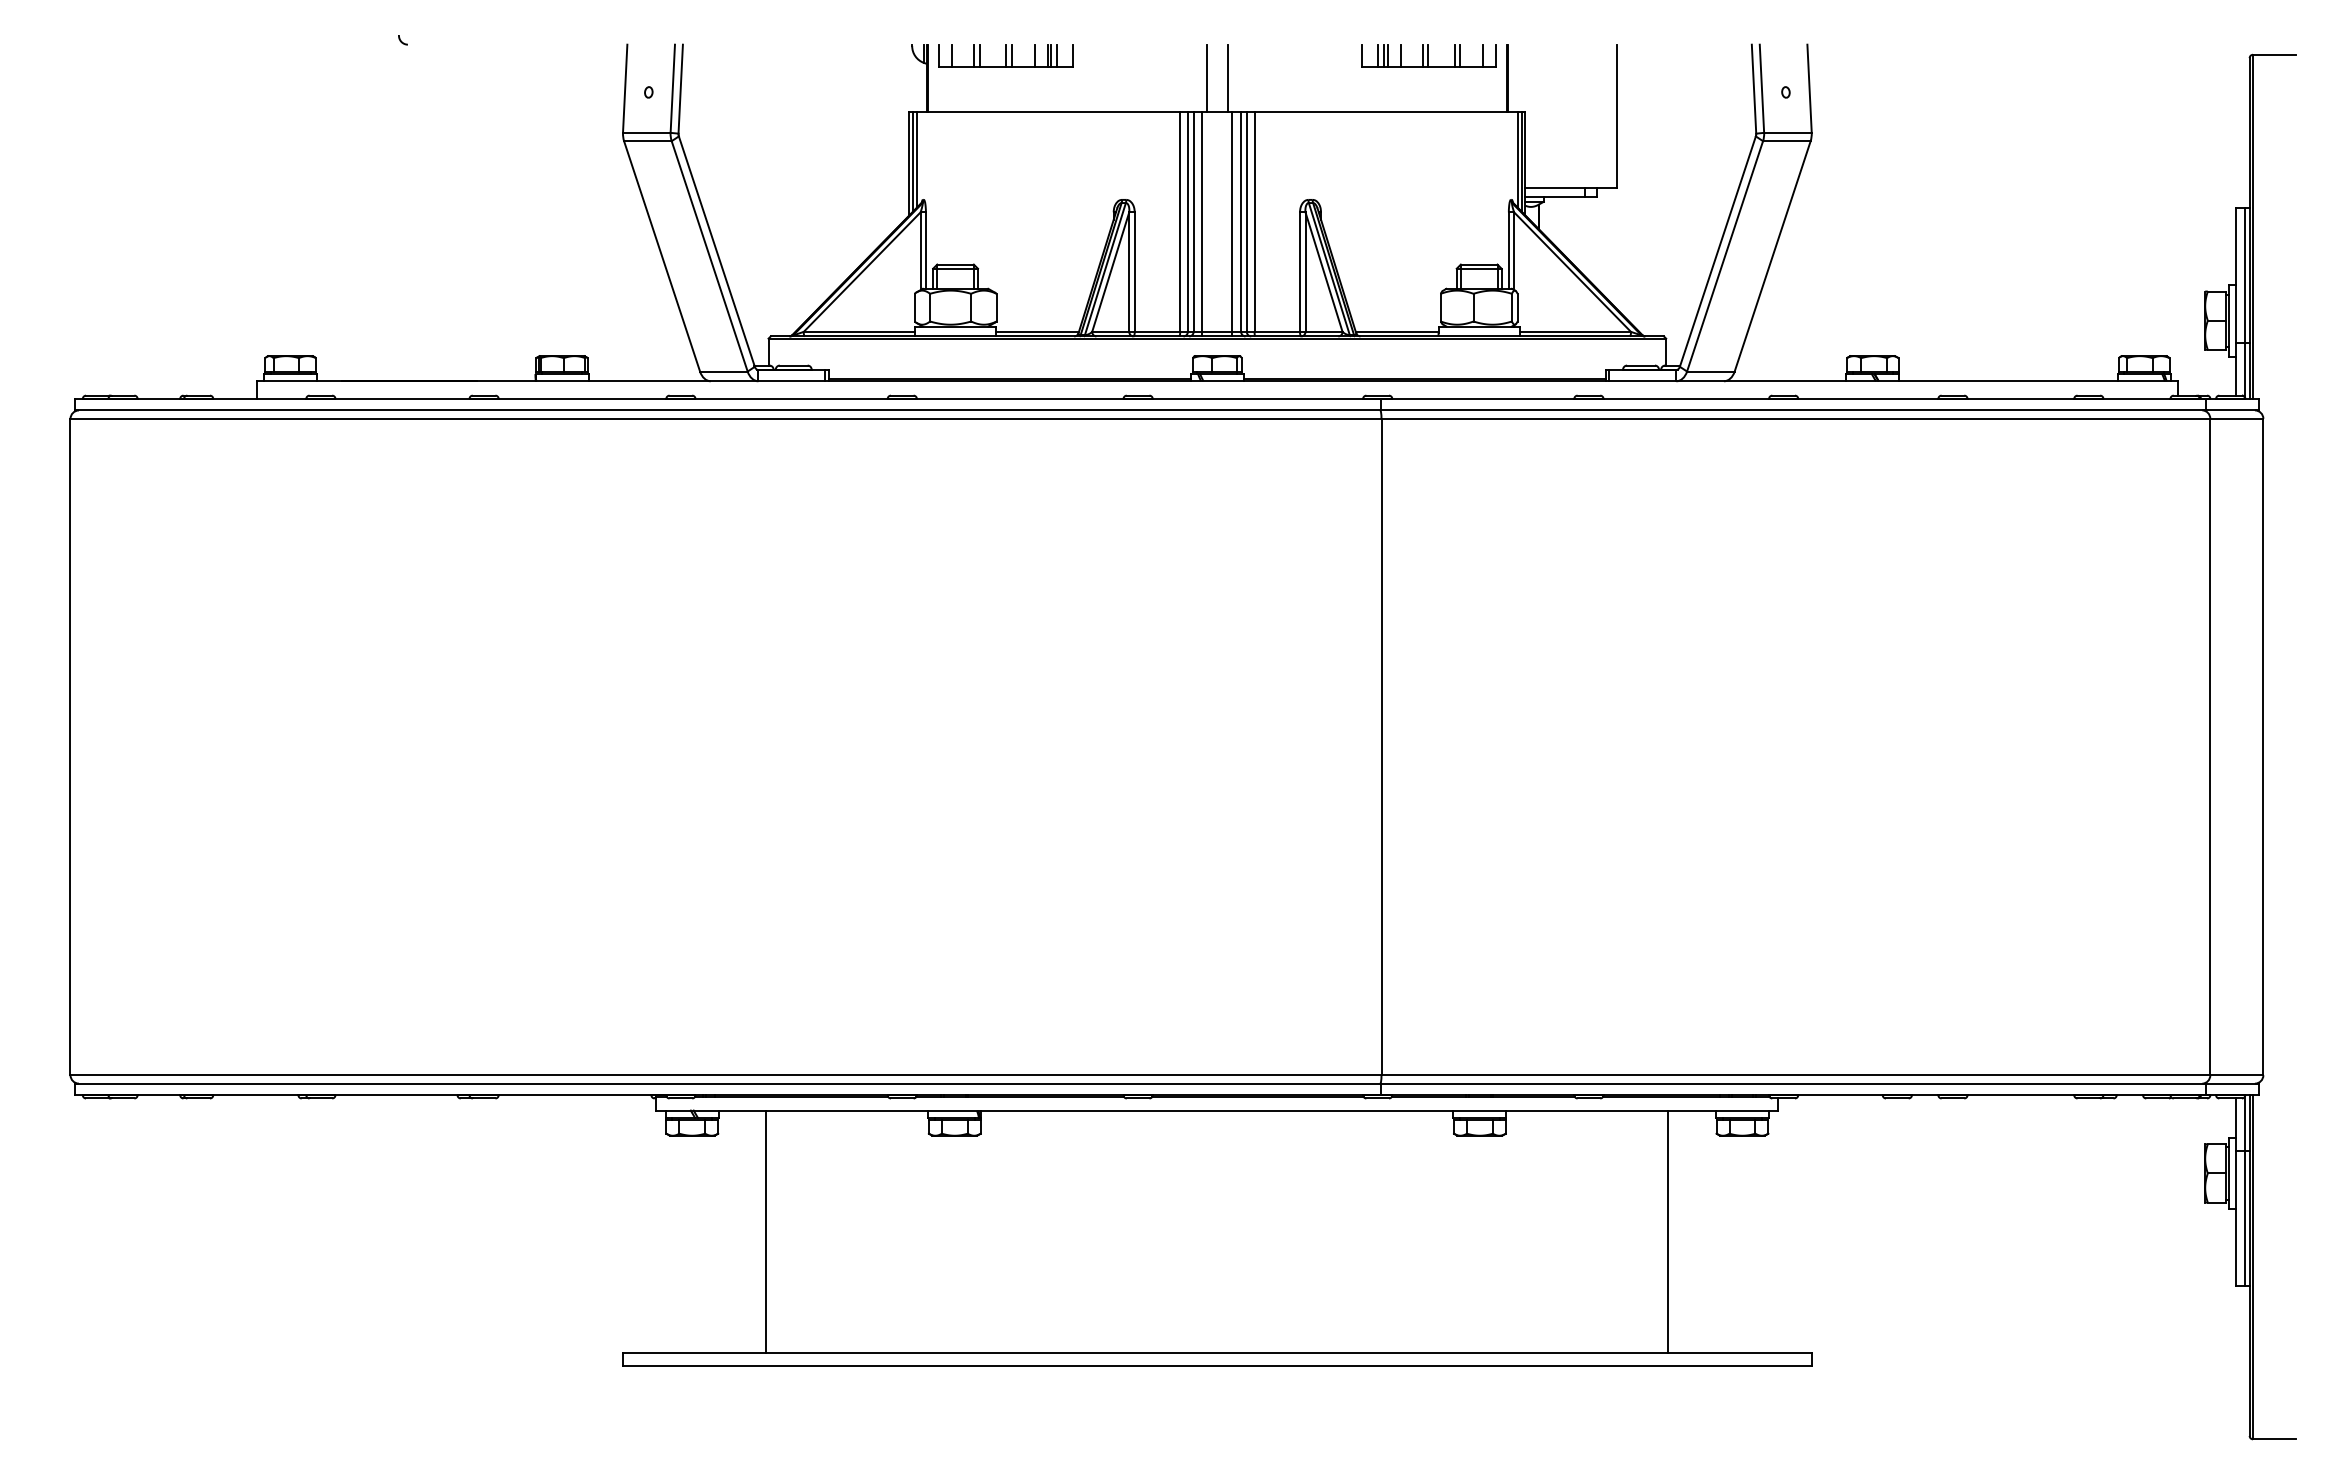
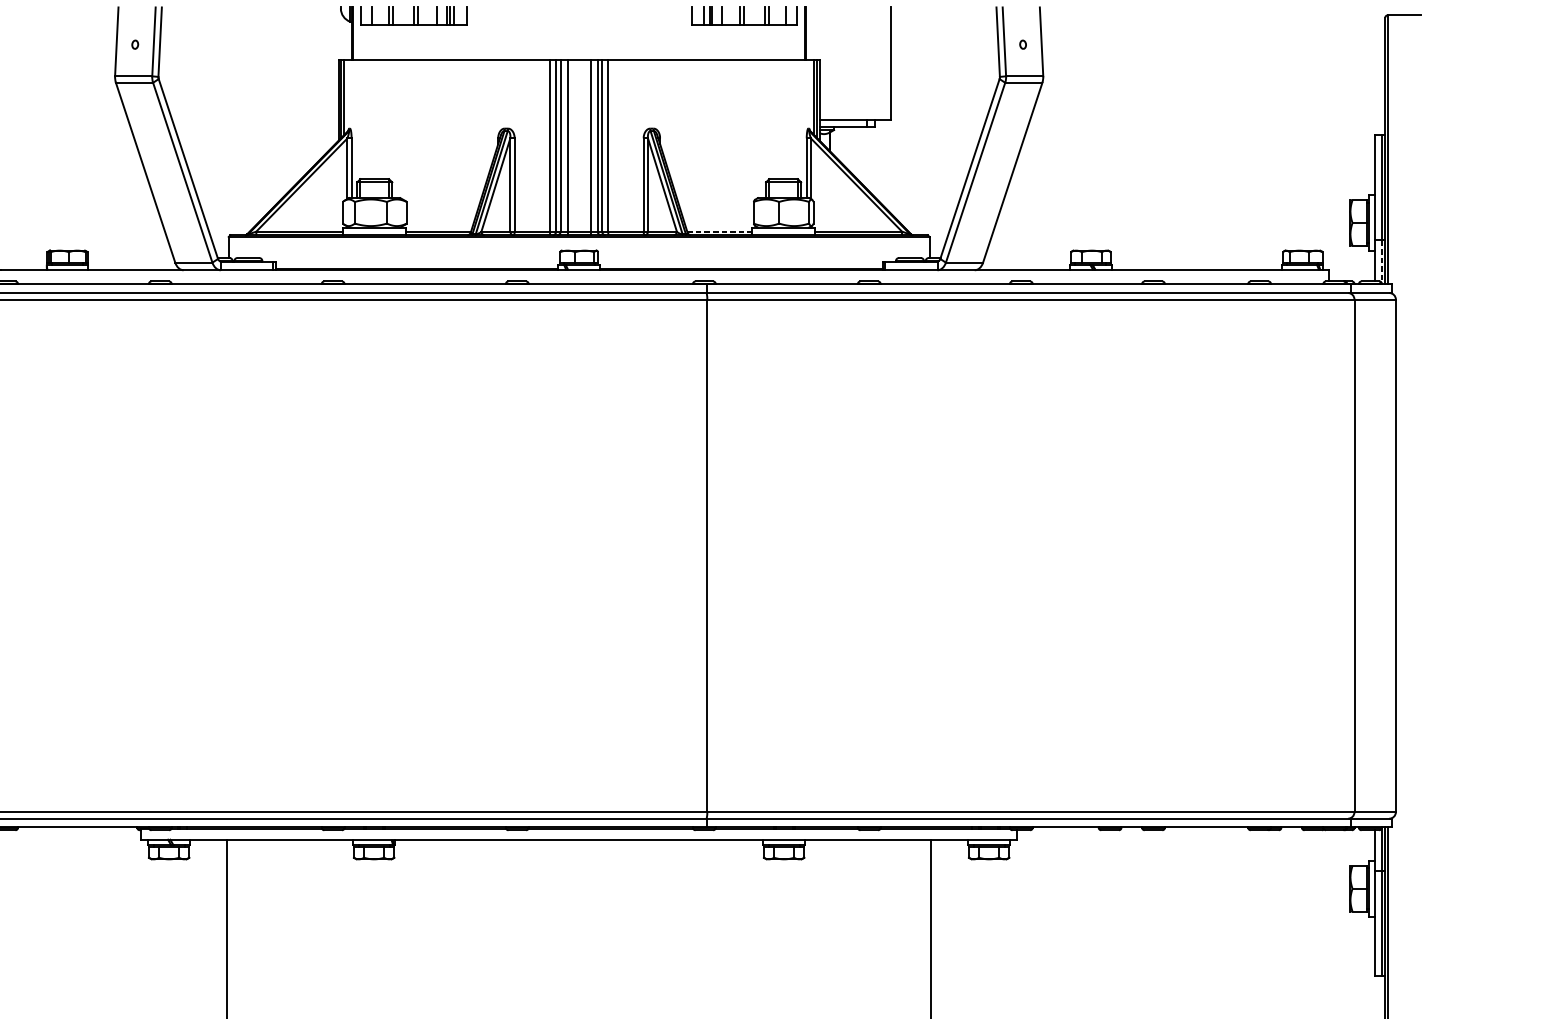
line: (1206, 78) -> (570, 33), removed
line: (1228, 78) -> (587, 33), removed
line: (1397, 331) -> (719, 231), solid -> dashed
line: (2245, 370) -> (1381, 261), solid -> dashed

